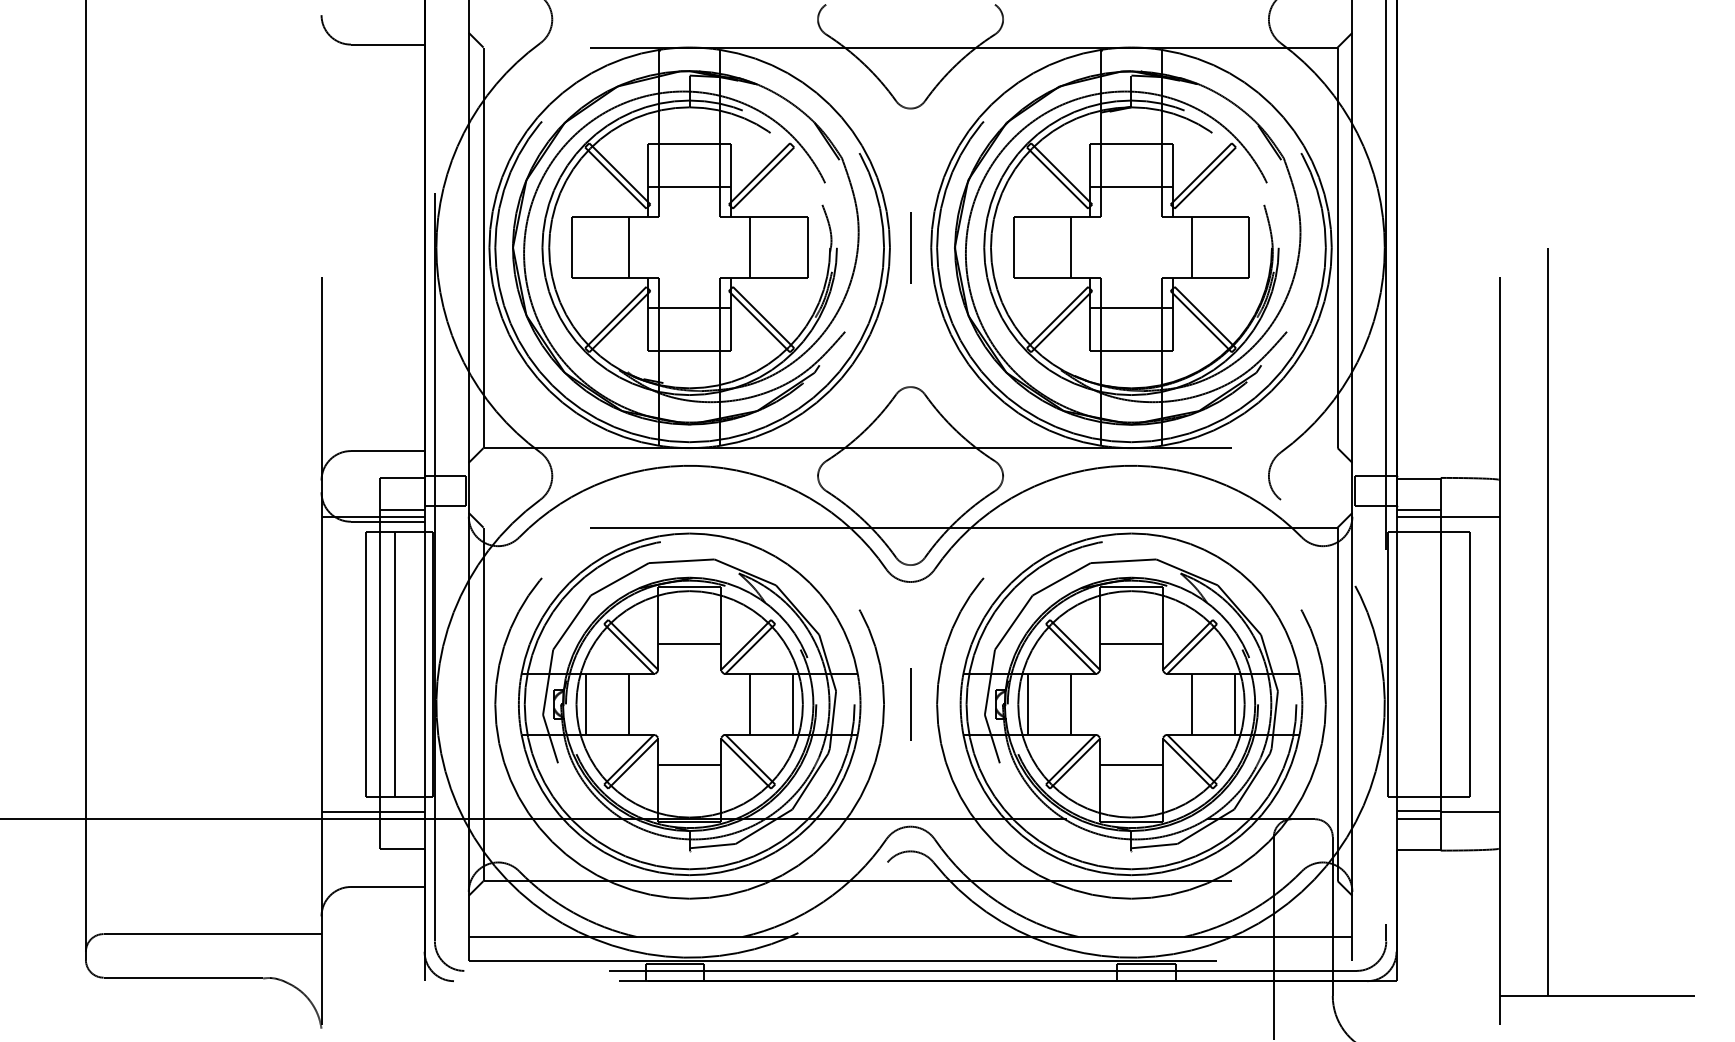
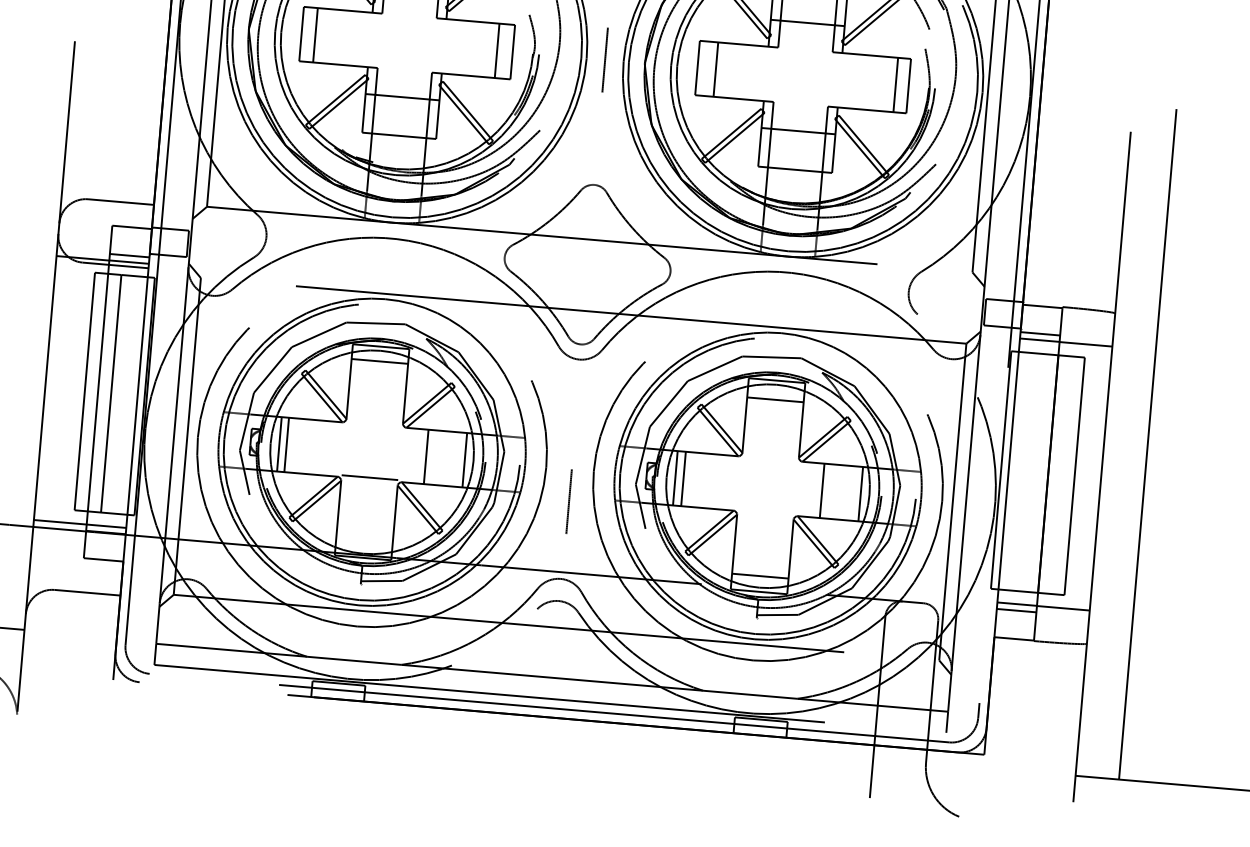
line: (629, 247) -> (315, 34), moved
line: (750, 247) -> (497, 50), moved
line: (1071, 247) -> (716, 69), moved
line: (1191, 247) -> (895, 84), moved
line: (689, 643) -> (379, 360), moved
line: (1131, 643) -> (775, 399), moved
line: (629, 704) -> (286, 445), moved
line: (910, 704) -> (569, 501), moved
line: (1071, 704) -> (683, 479), moved
line: (689, 764) -> (369, 477), moved
line: (1131, 764) -> (760, 575), moved

